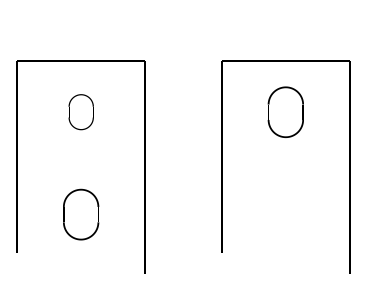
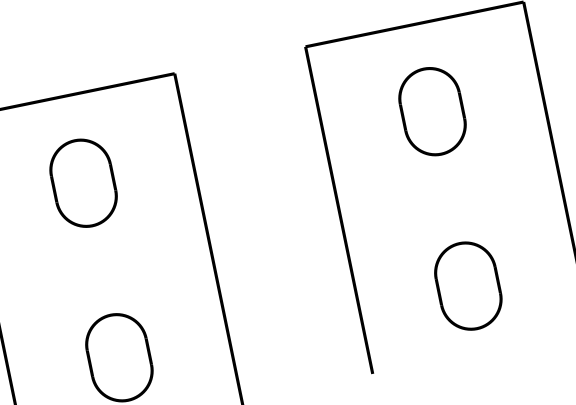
part: (81, 111) -> (83, 181), size x1.43
part: (285, 214) -> (467, 286), added

